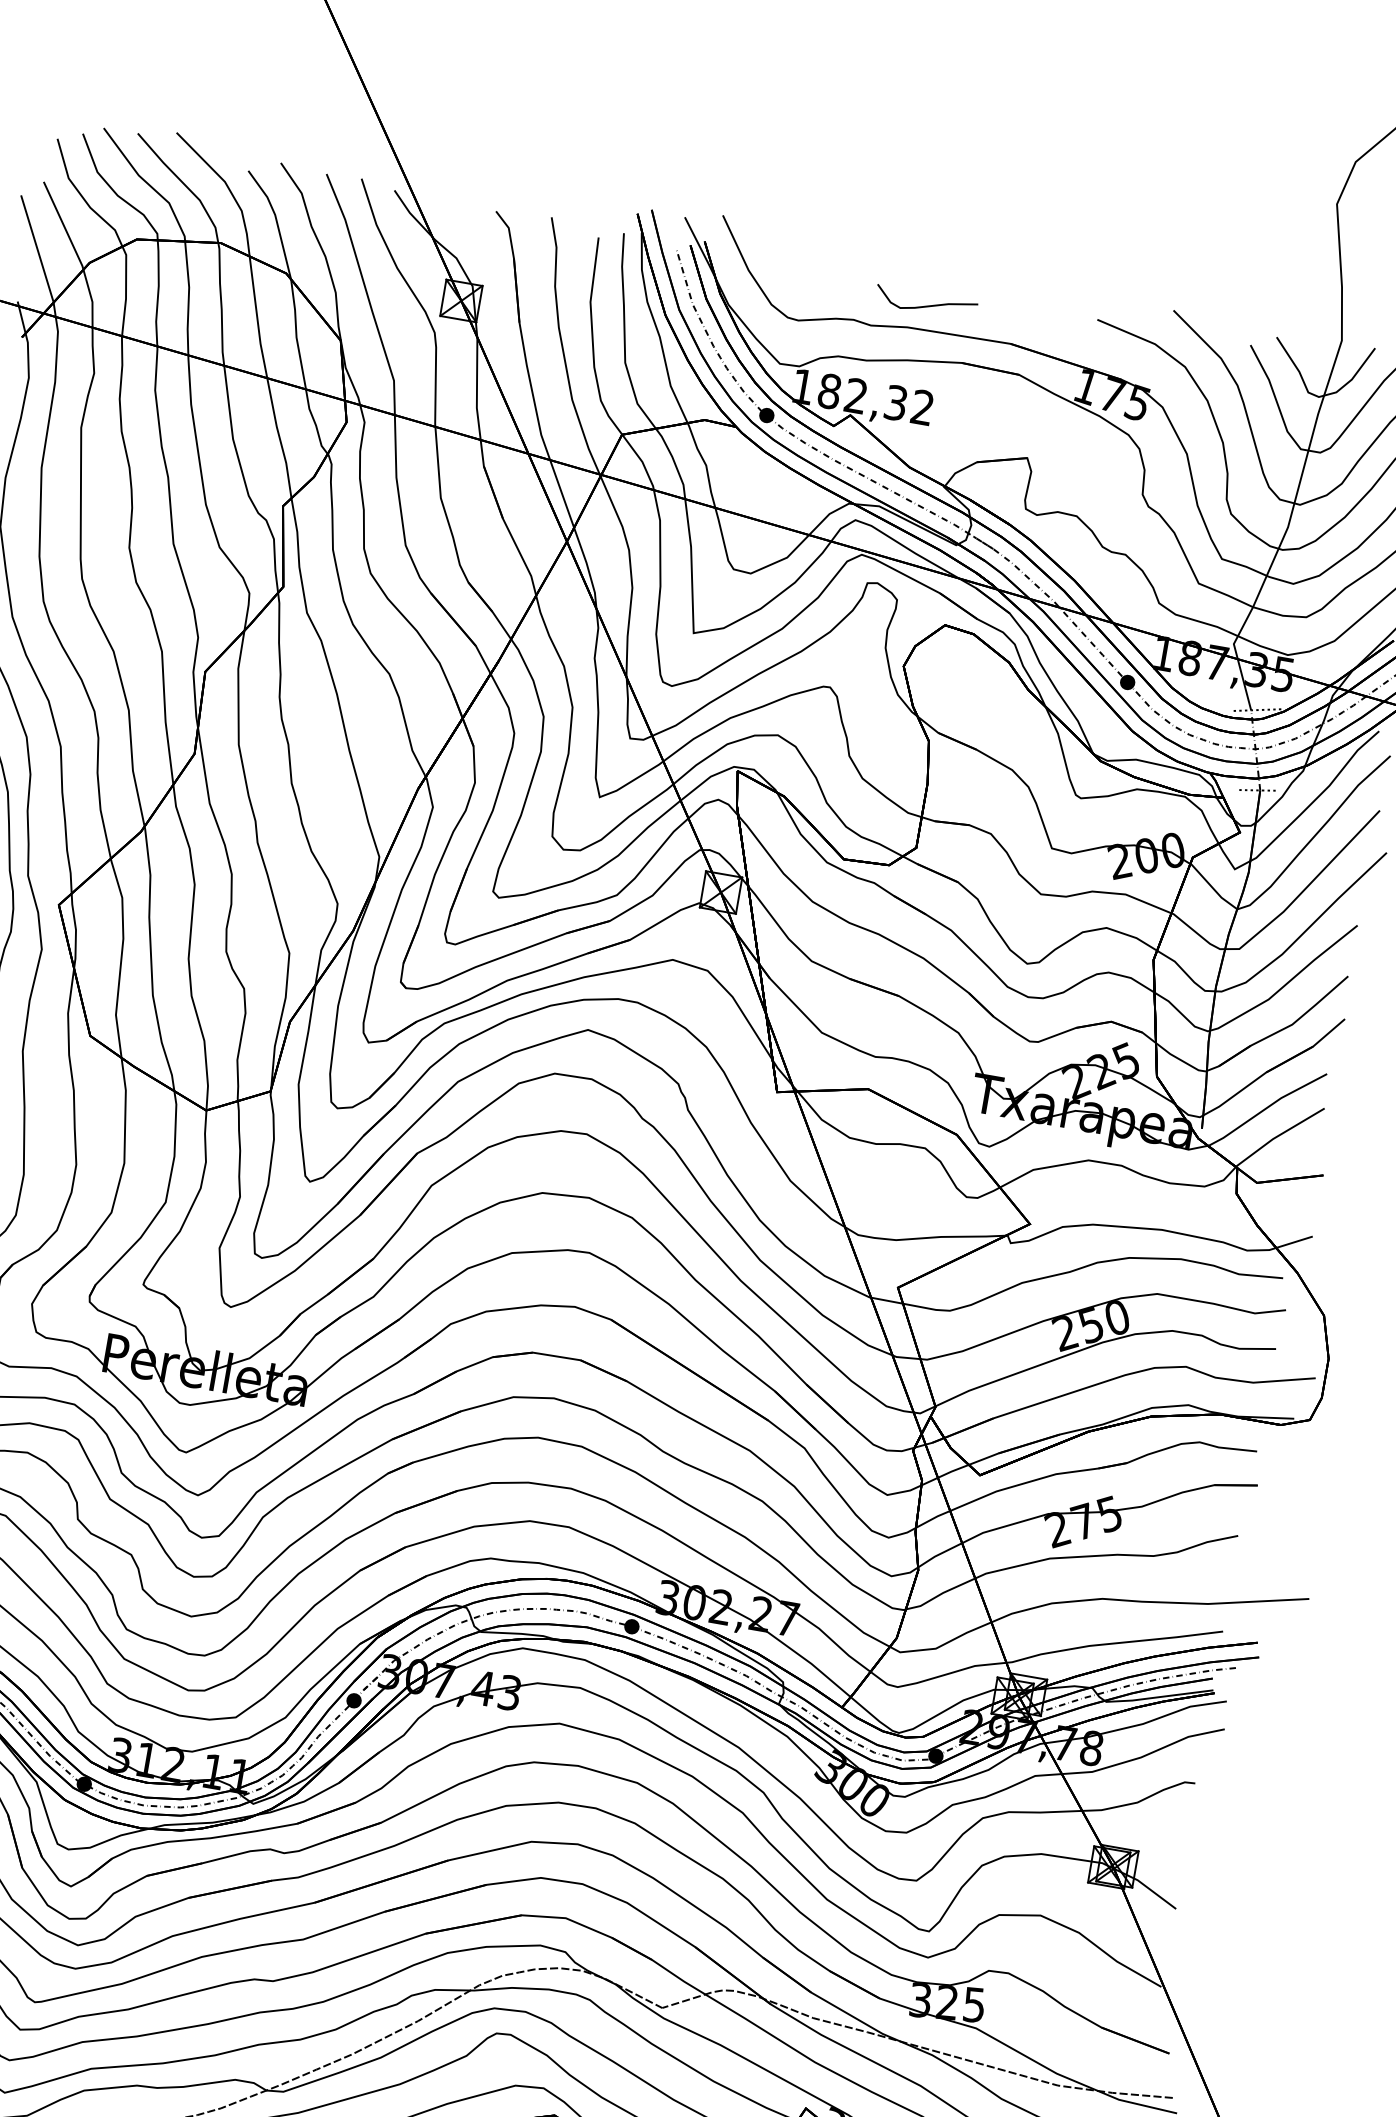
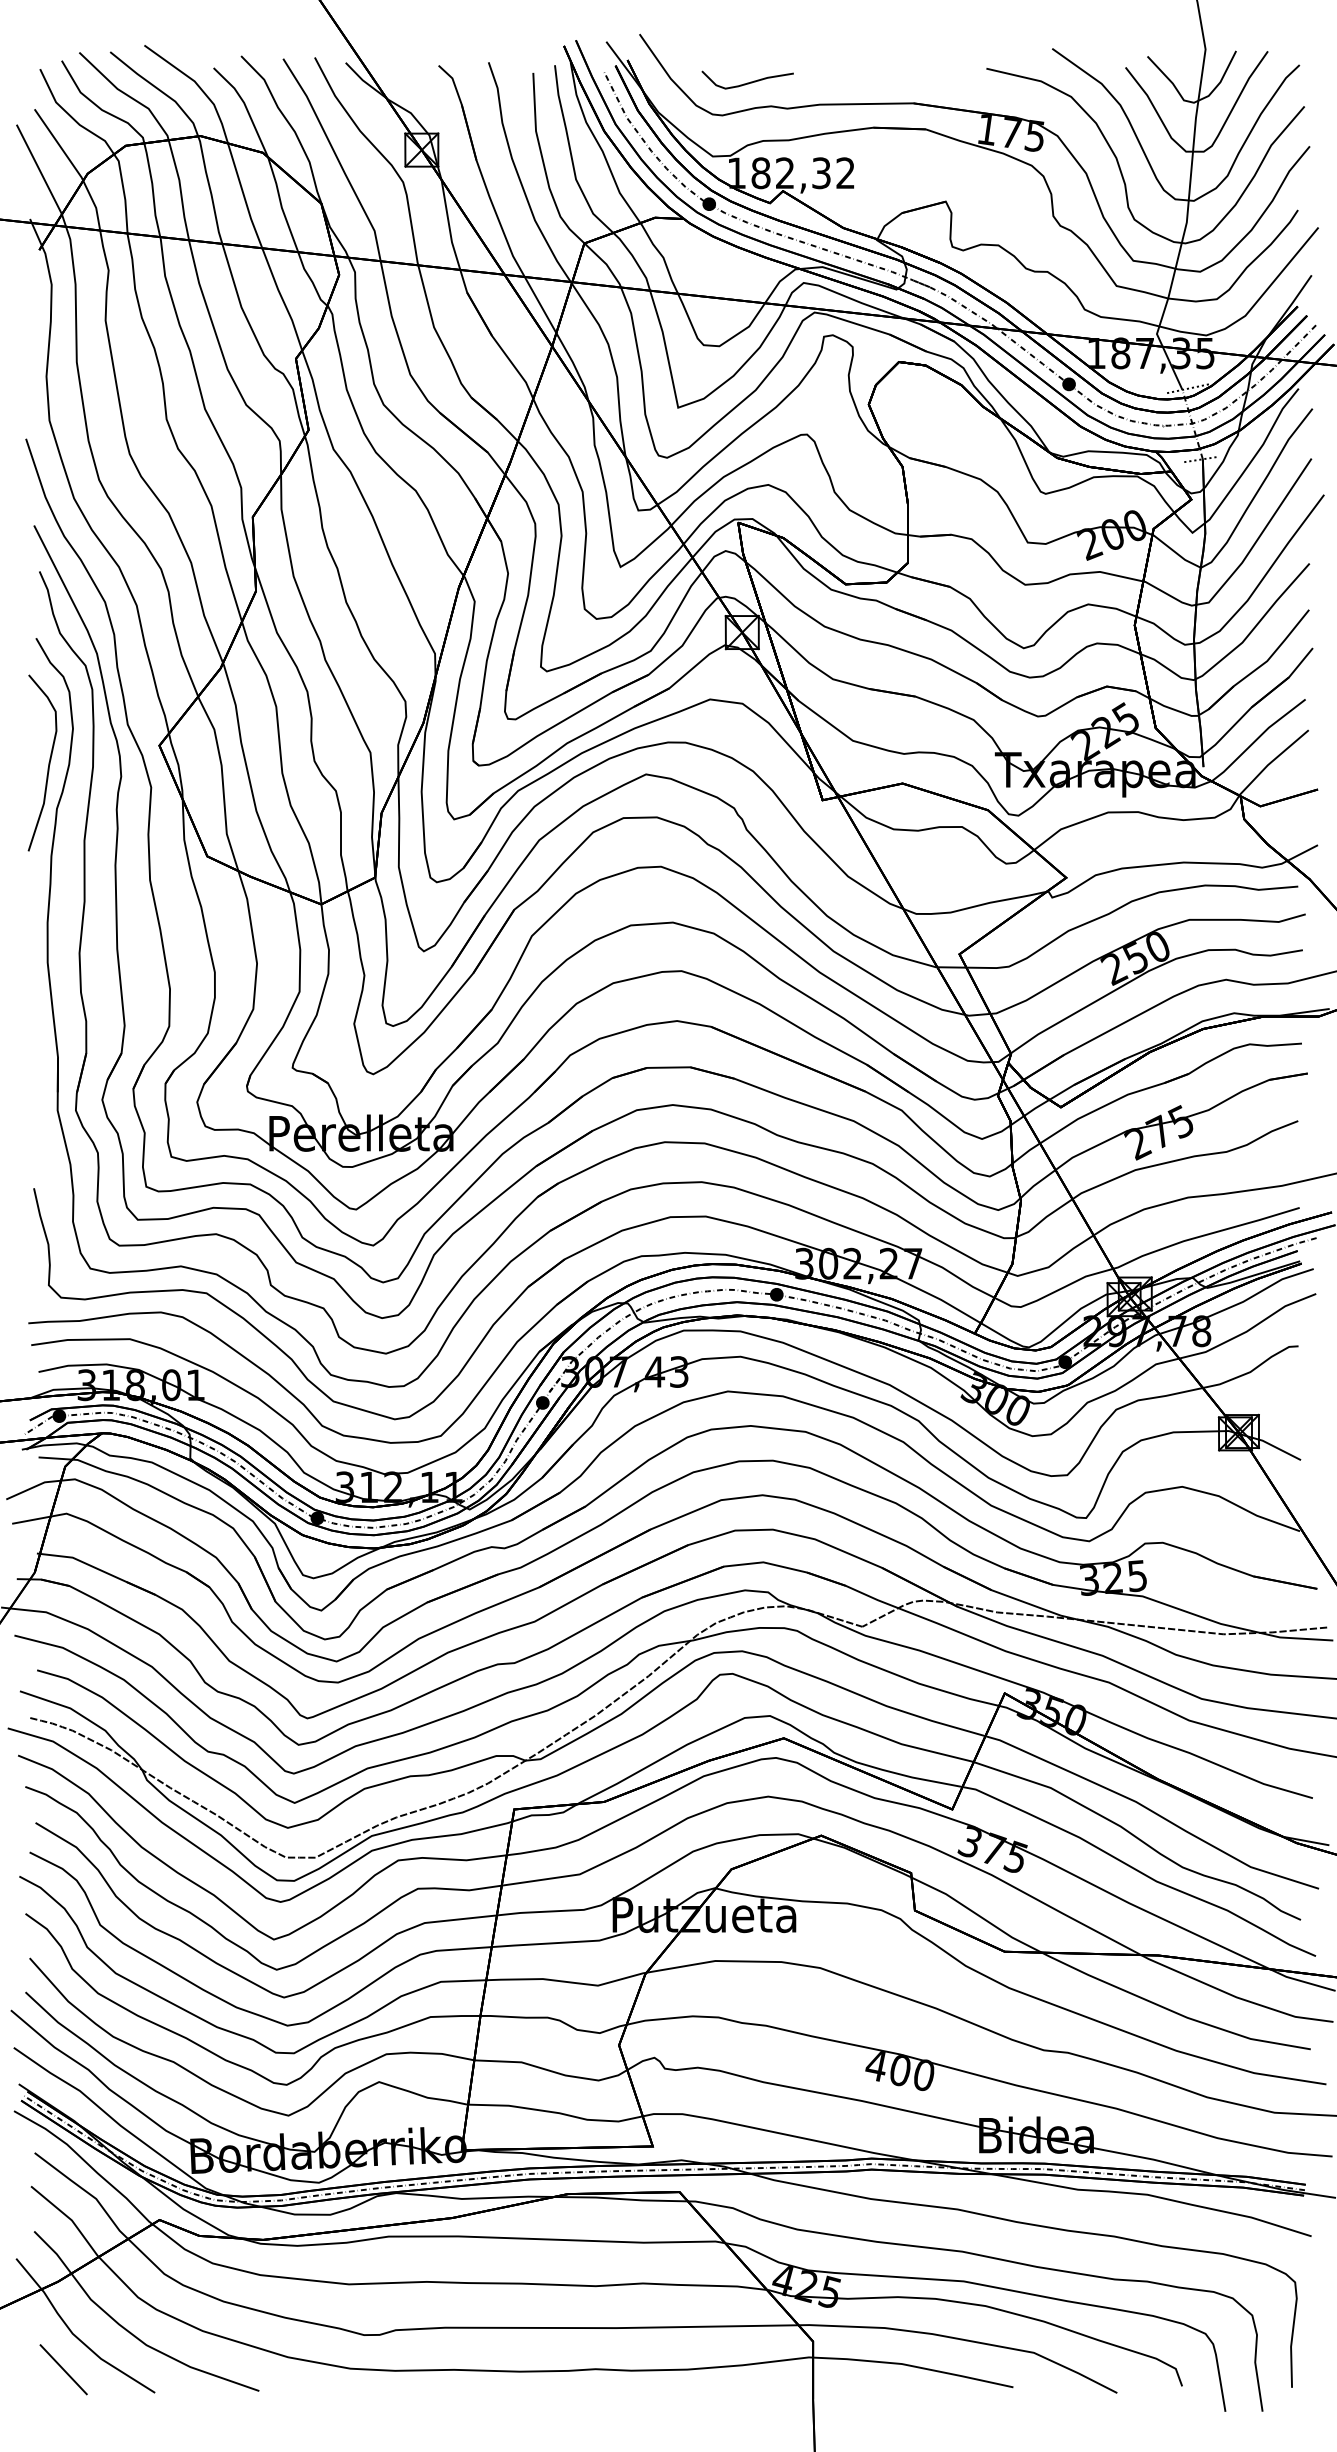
curve: (925, 305) -> (747, 82), moved

